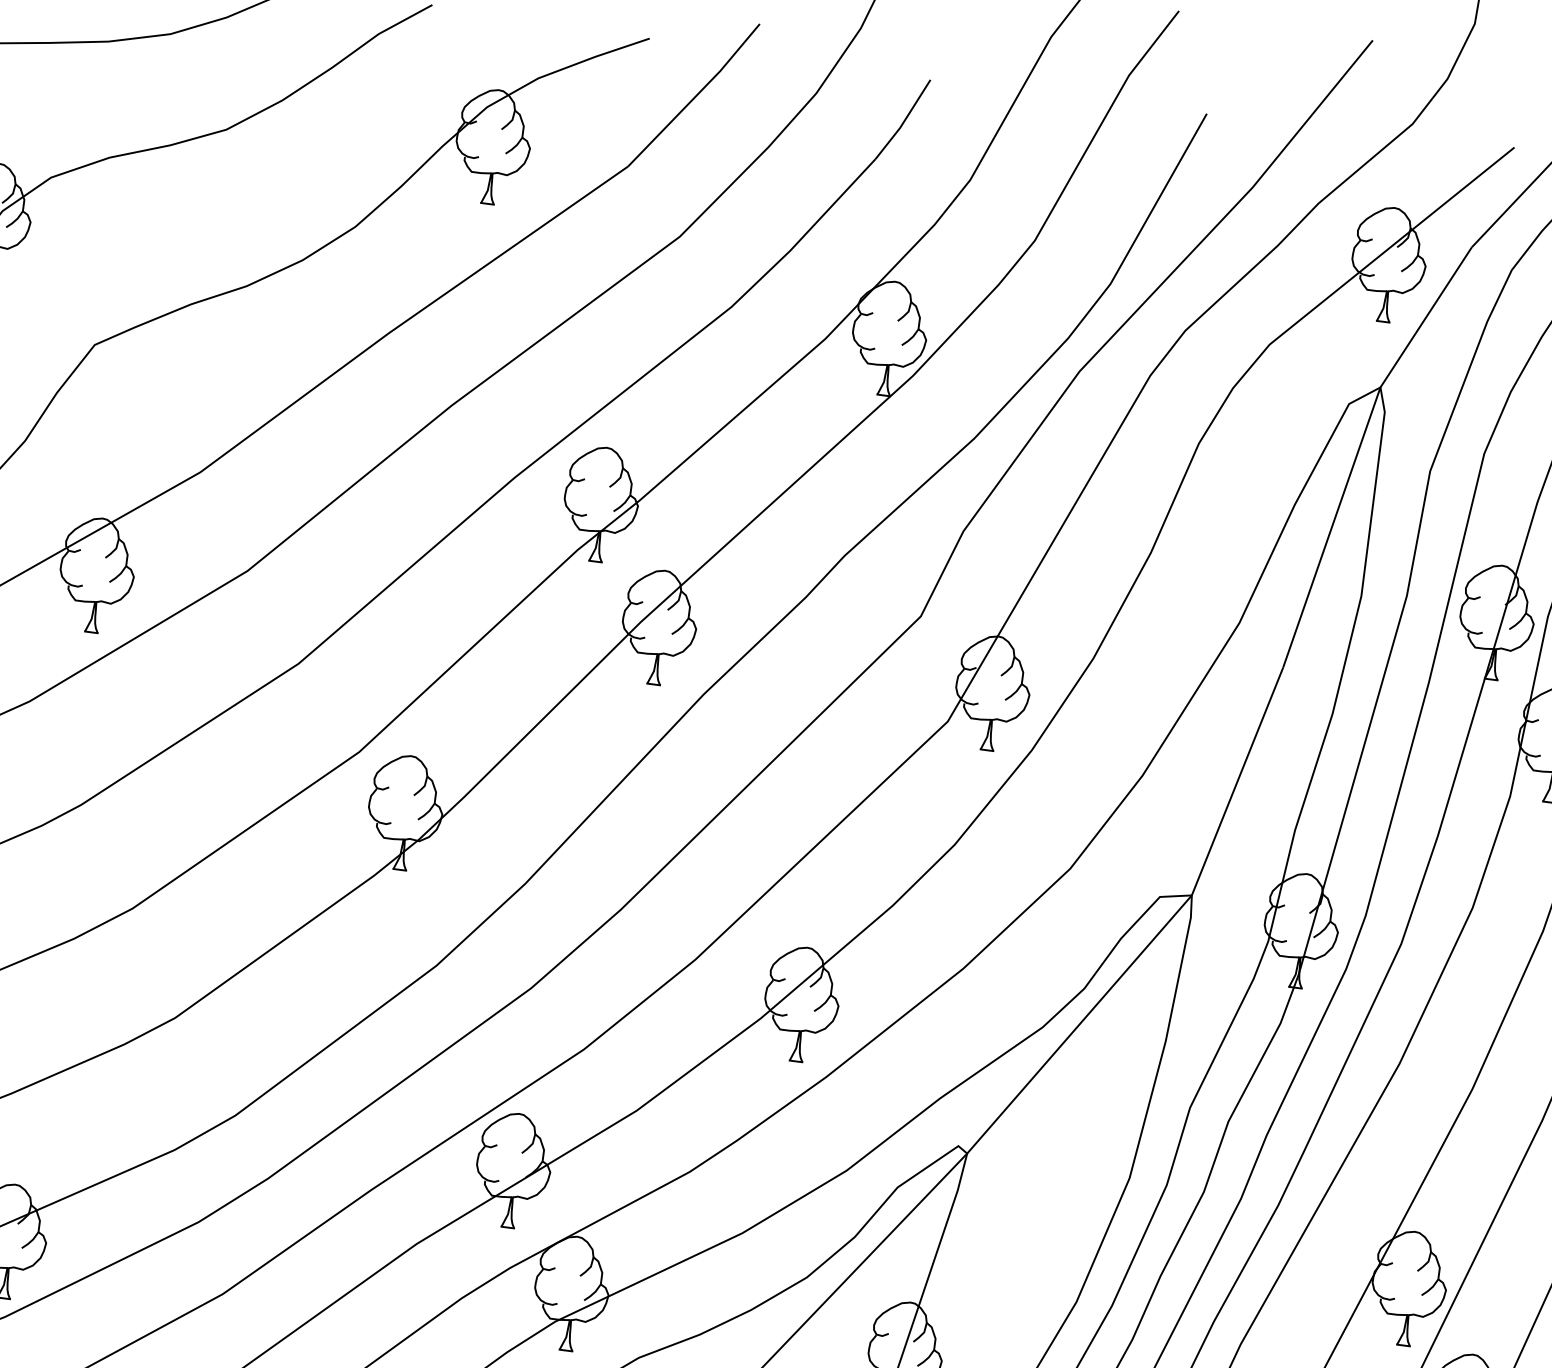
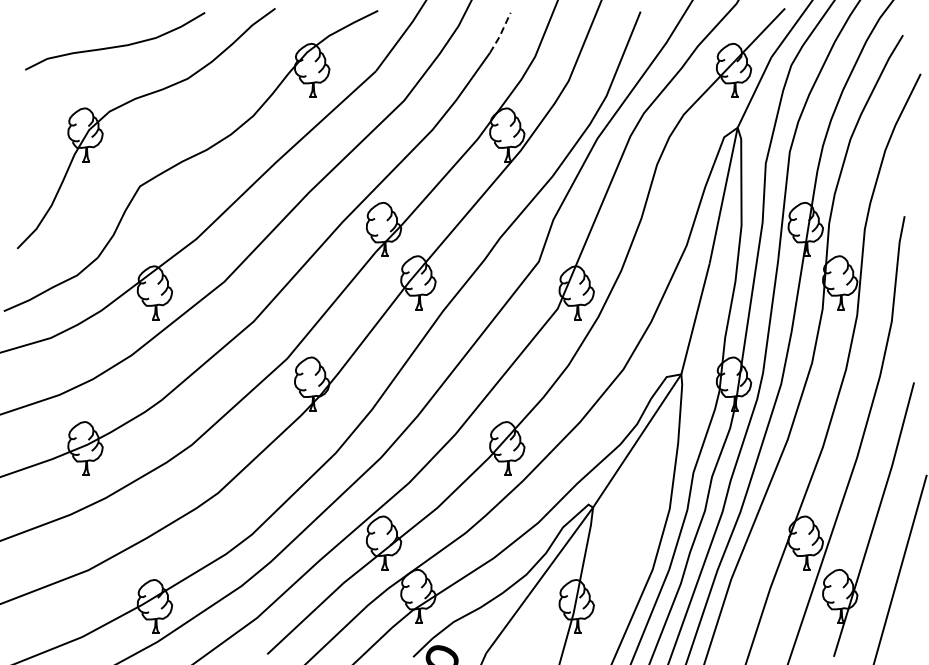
line: (905, 121) -> (501, 33), solid -> dashed

